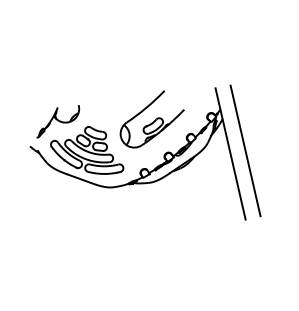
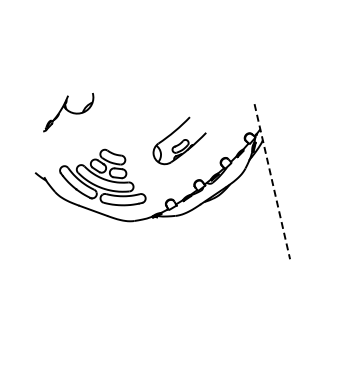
part: (152, 119) -> (179, 140), size x0.7
part: (58, 121) -> (68, 112), moved
line: (245, 150) -> (289, 177), removed
line: (230, 153) -> (272, 181), solid -> dashed

